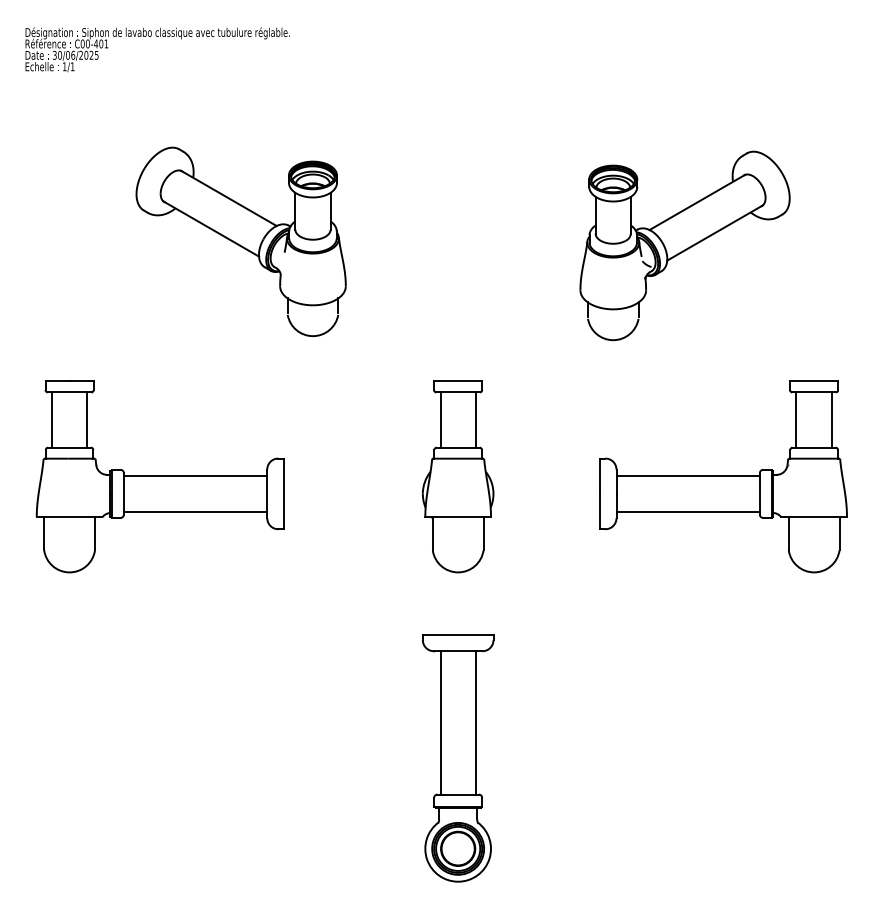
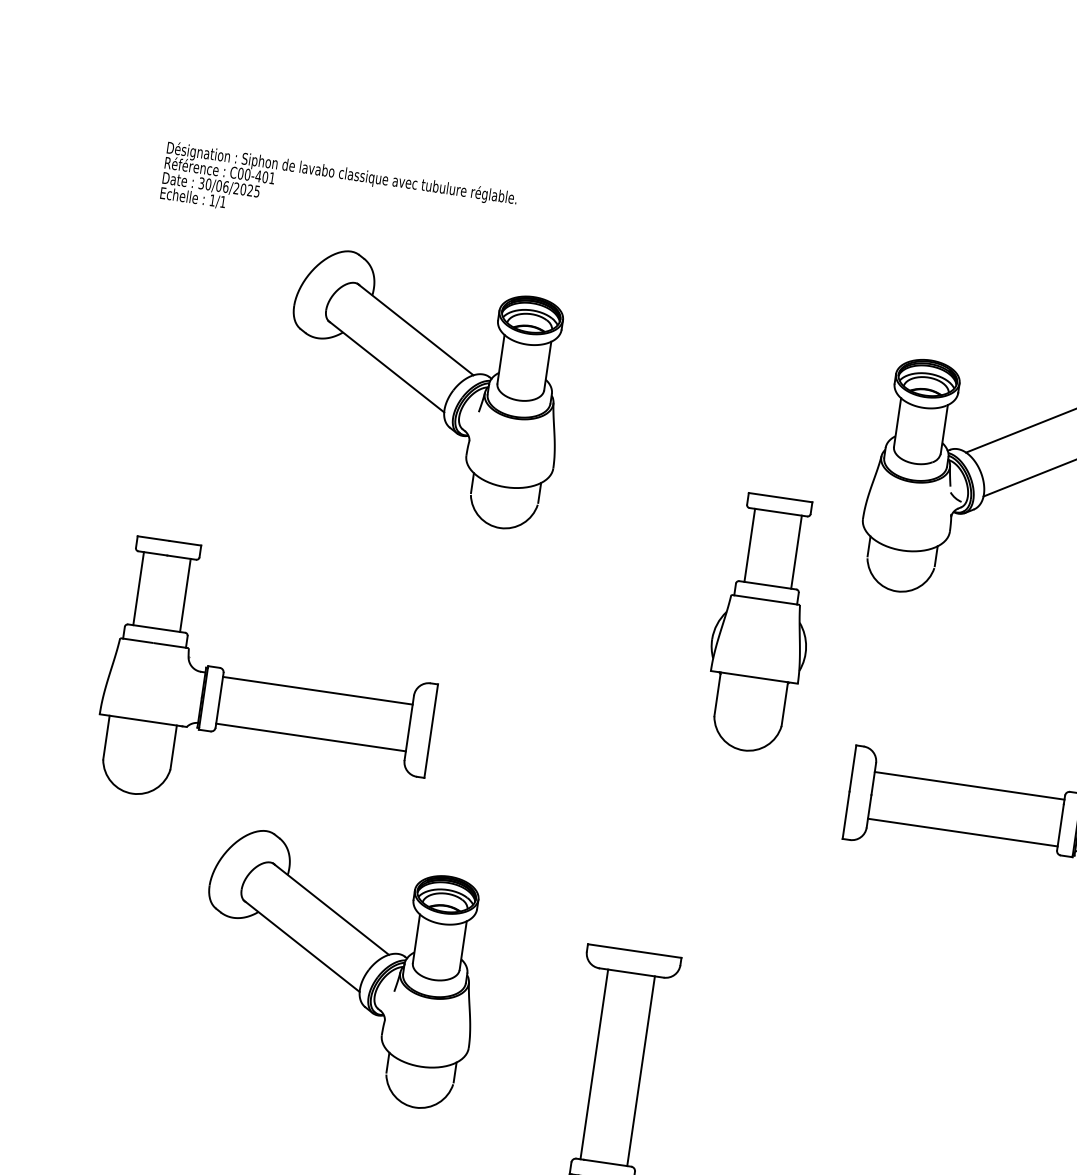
text: (157, 49) -> (338, 195), moved
part: (458, 476) -> (762, 623), moved
part: (240, 679) -> (338, 968), added

